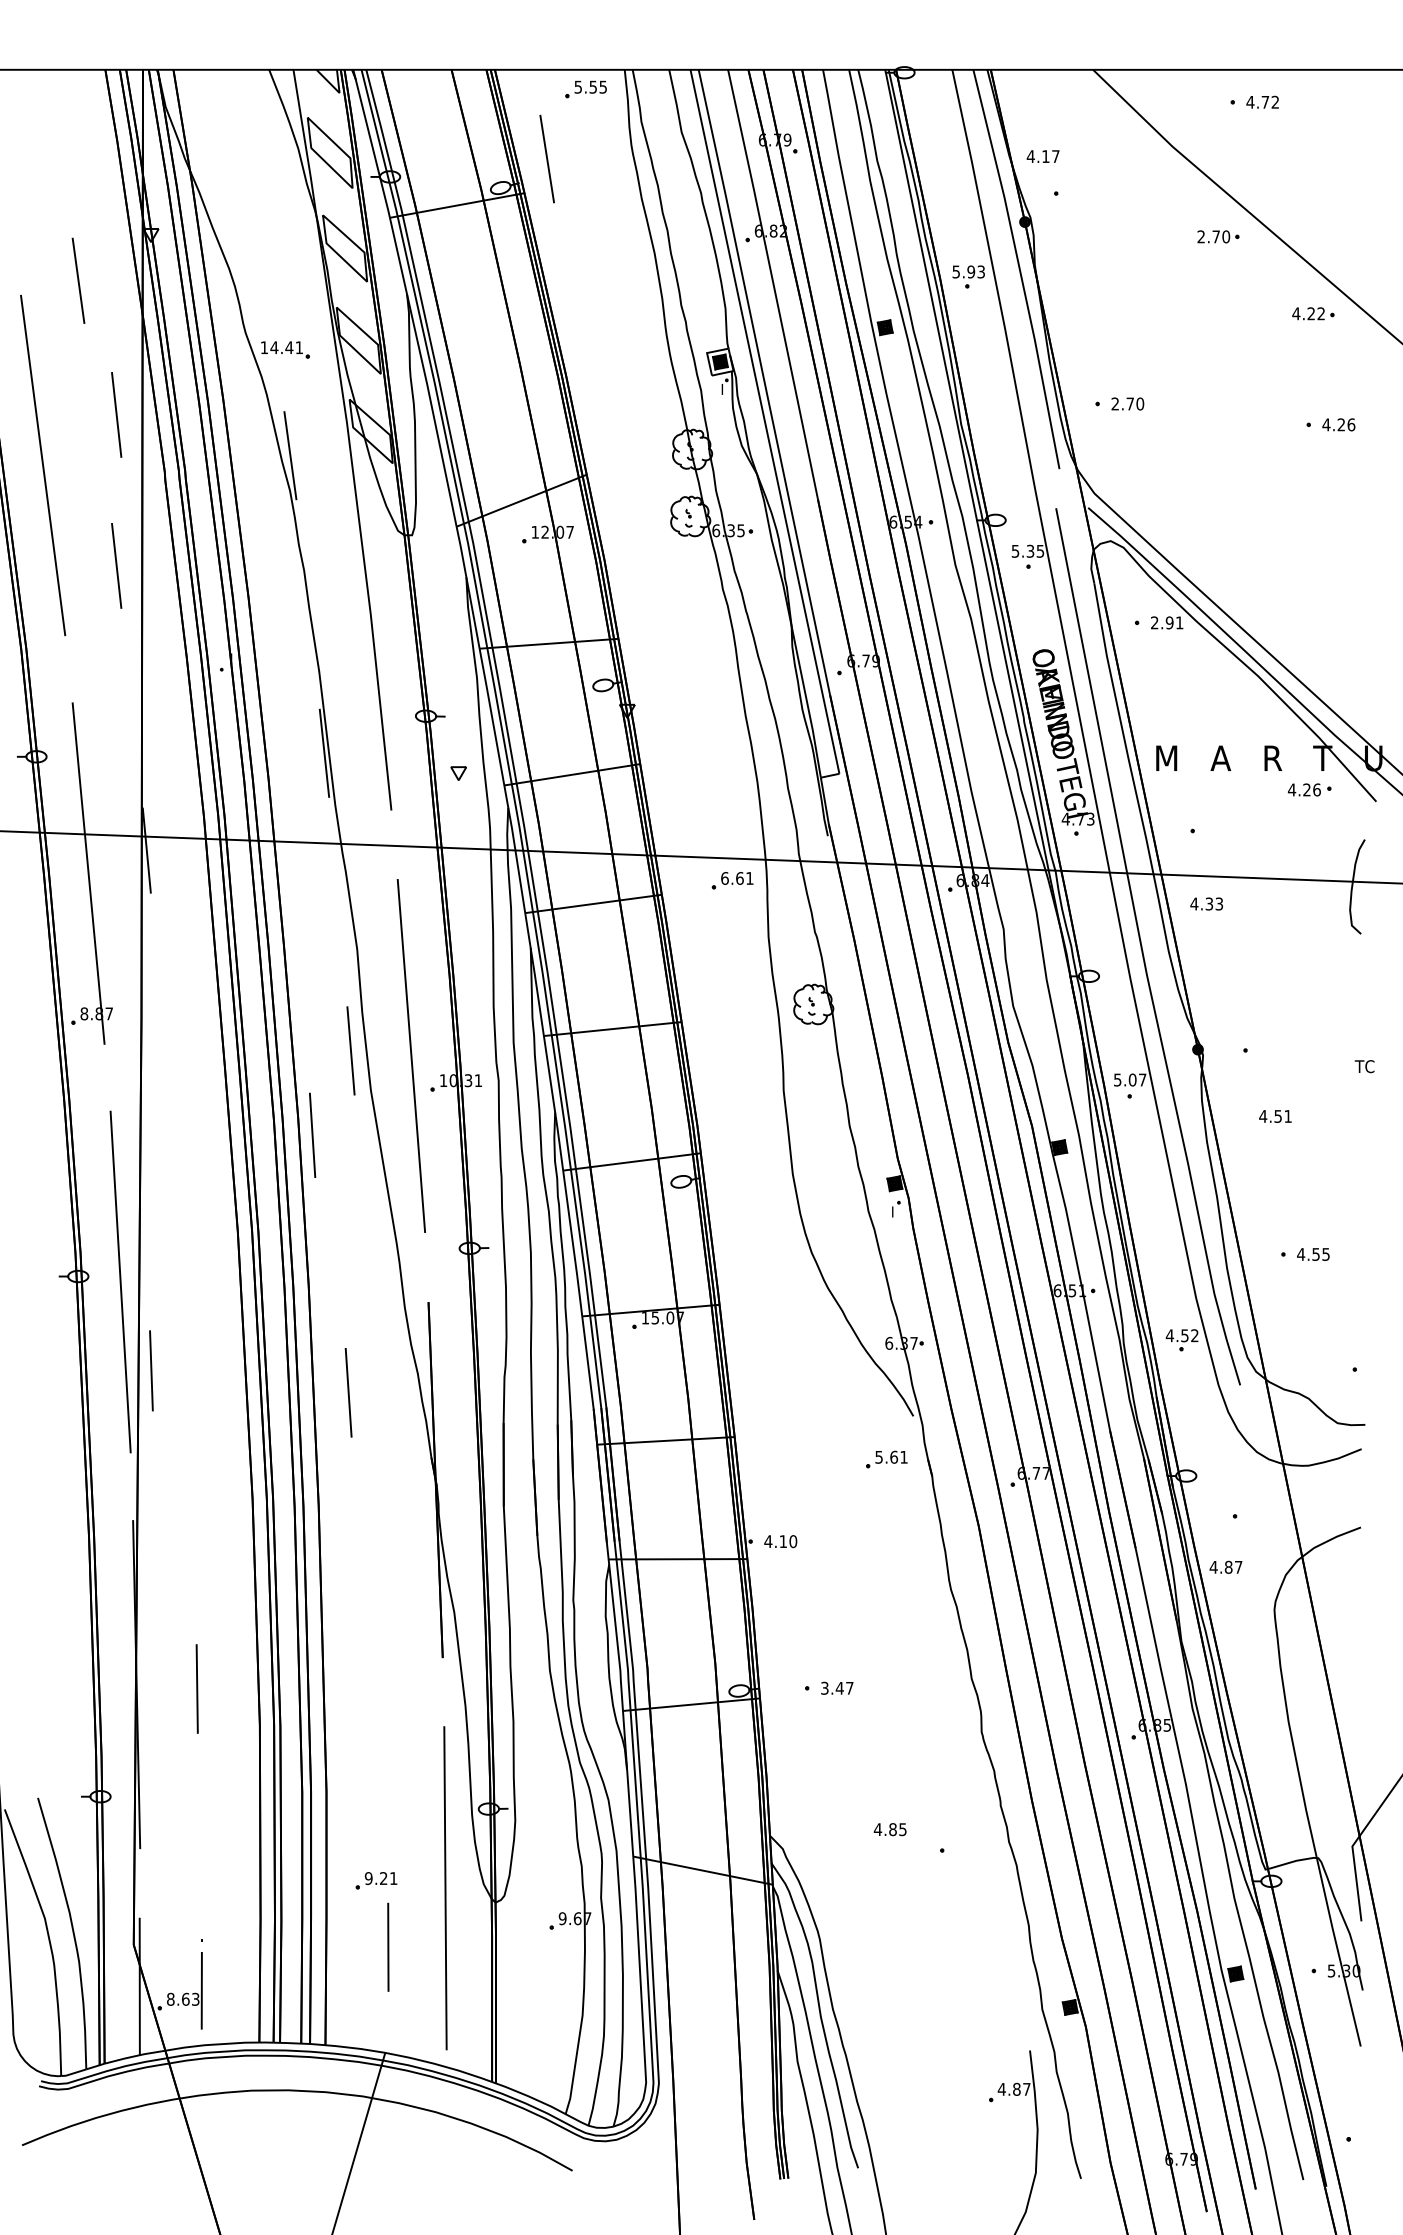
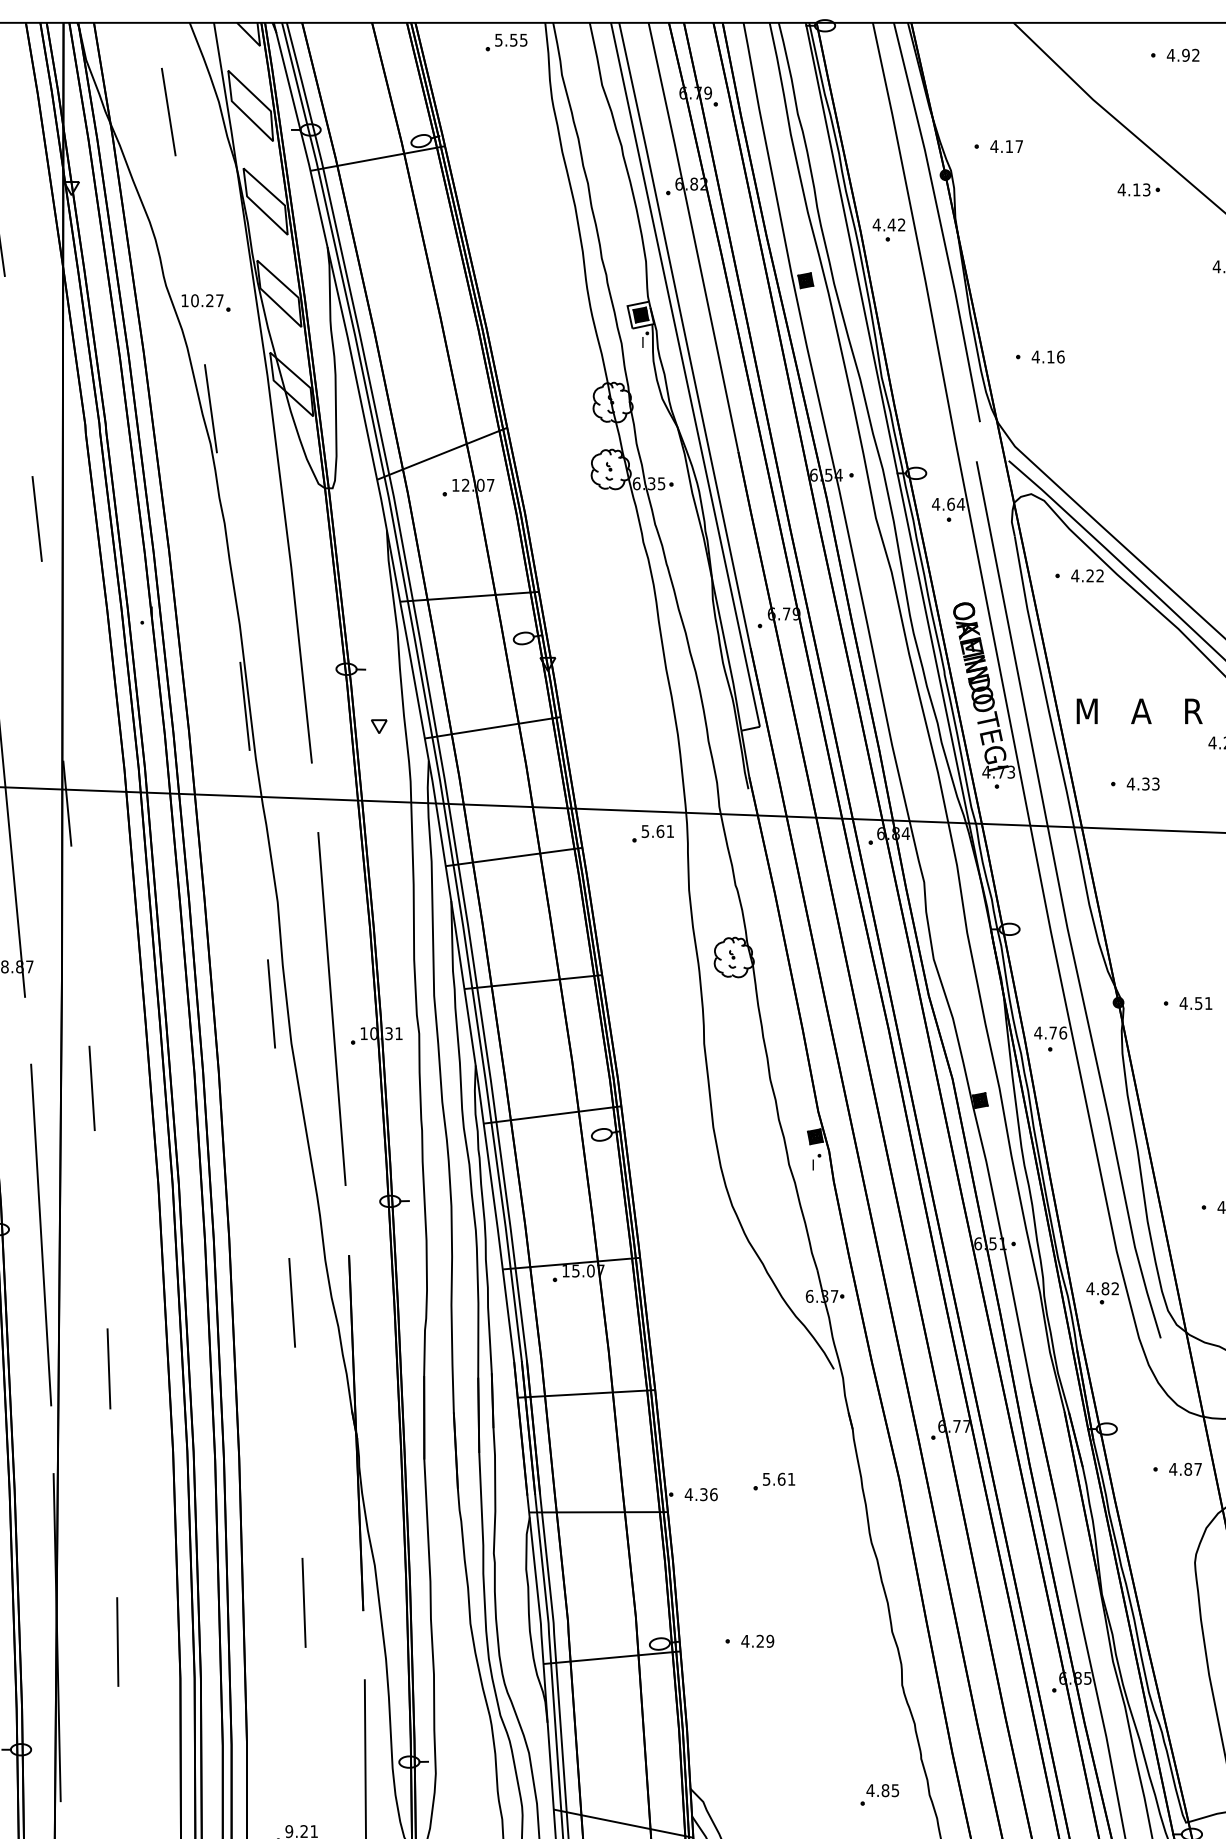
text: (1265, 101) -> (1186, 54), 4.72 -> 4.92
text: (1042, 156) -> (1006, 146), moved
line: (546, 158) -> (168, 111), moved
text: (1213, 236) -> (1134, 189), 2.70 -> 4.13
text: (968, 271) -> (889, 224), 5.93 -> 4.42
text: (286, 347) -> (207, 300), 14.41 -> 10.27
text: (1127, 403) -> (1048, 356), 2.70 -> 4.16
line: (116, 414) -> (37, 367), removed
text: (1027, 550) -> (948, 503), 5.35 -> 4.64
text: (1166, 622) -> (1087, 575), 2.91 -> 4.22
text: (724, 878) -> (645, 831), 6.61 -> 5.61
text: (1206, 903) -> (1143, 783), moved
text: (1129, 1079) -> (1050, 1032), 5.07 -> 4.76
text: (1275, 1116) -> (1196, 1003), moved
line: (312, 1134) -> (92, 1087), moved
text: (1184, 1335) -> (1105, 1288), 4.52 -> 4.82
line: (151, 1370) -> (109, 1368), moved
line: (348, 1392) -> (292, 1302), moved
part: (886, 1459) -> (774, 1481), moved
text: (788, 1541) -> (709, 1494), 4.10 -> 4.36
text: (1225, 1566) -> (1185, 1468), moved
line: (383, 1649) -> (304, 1602), added
text: (836, 1687) -> (757, 1640), 3.47 -> 4.29
text: (889, 1829) -> (882, 1790), moved

